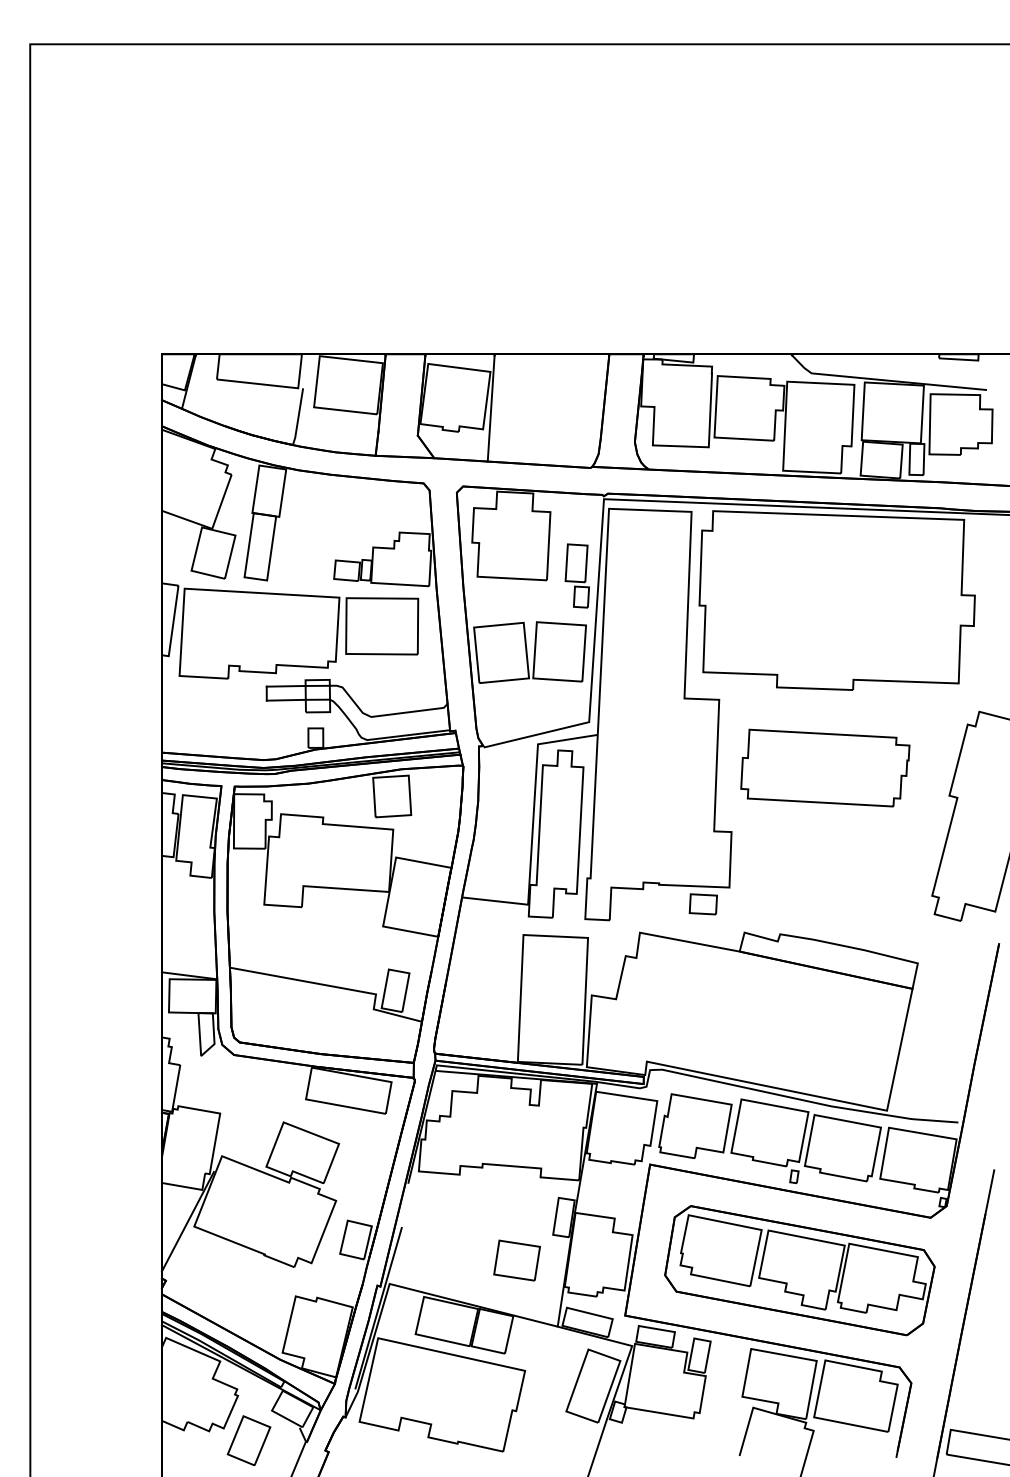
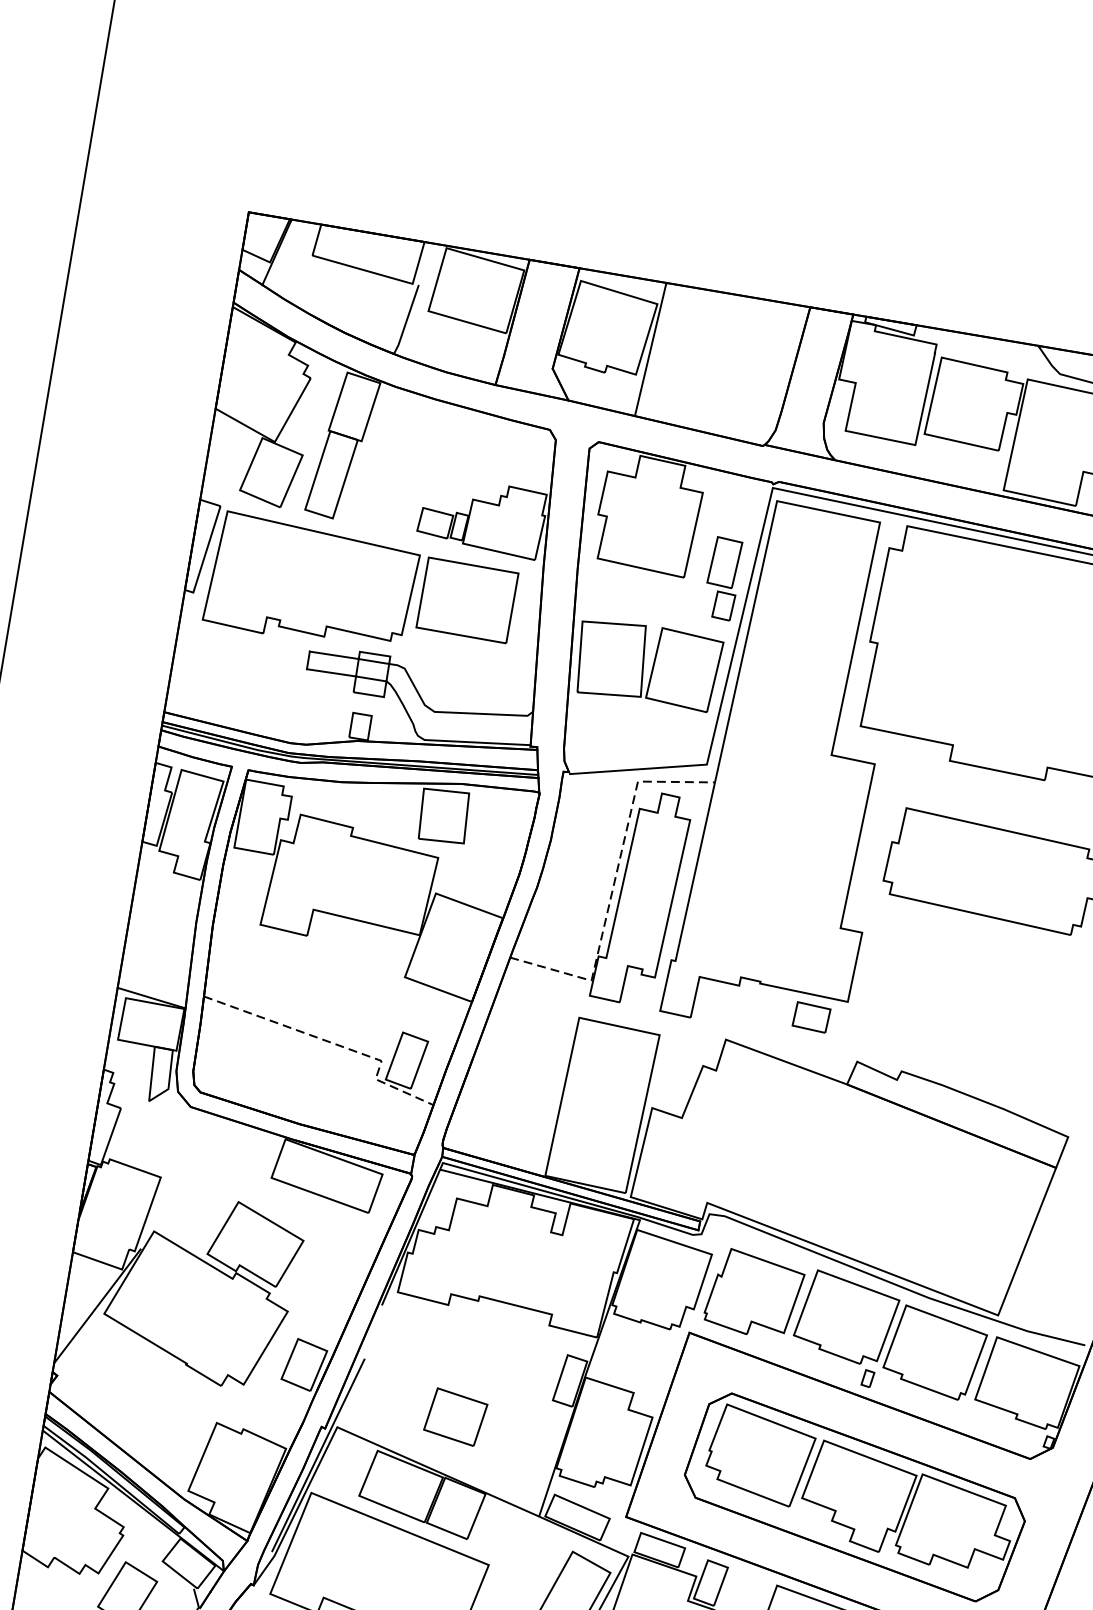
line: (532, 827) -> (613, 884), solid -> dashed
line: (336, 987) -> (333, 1043), solid -> dashed
part: (516, 1260) -> (455, 1416), moved

